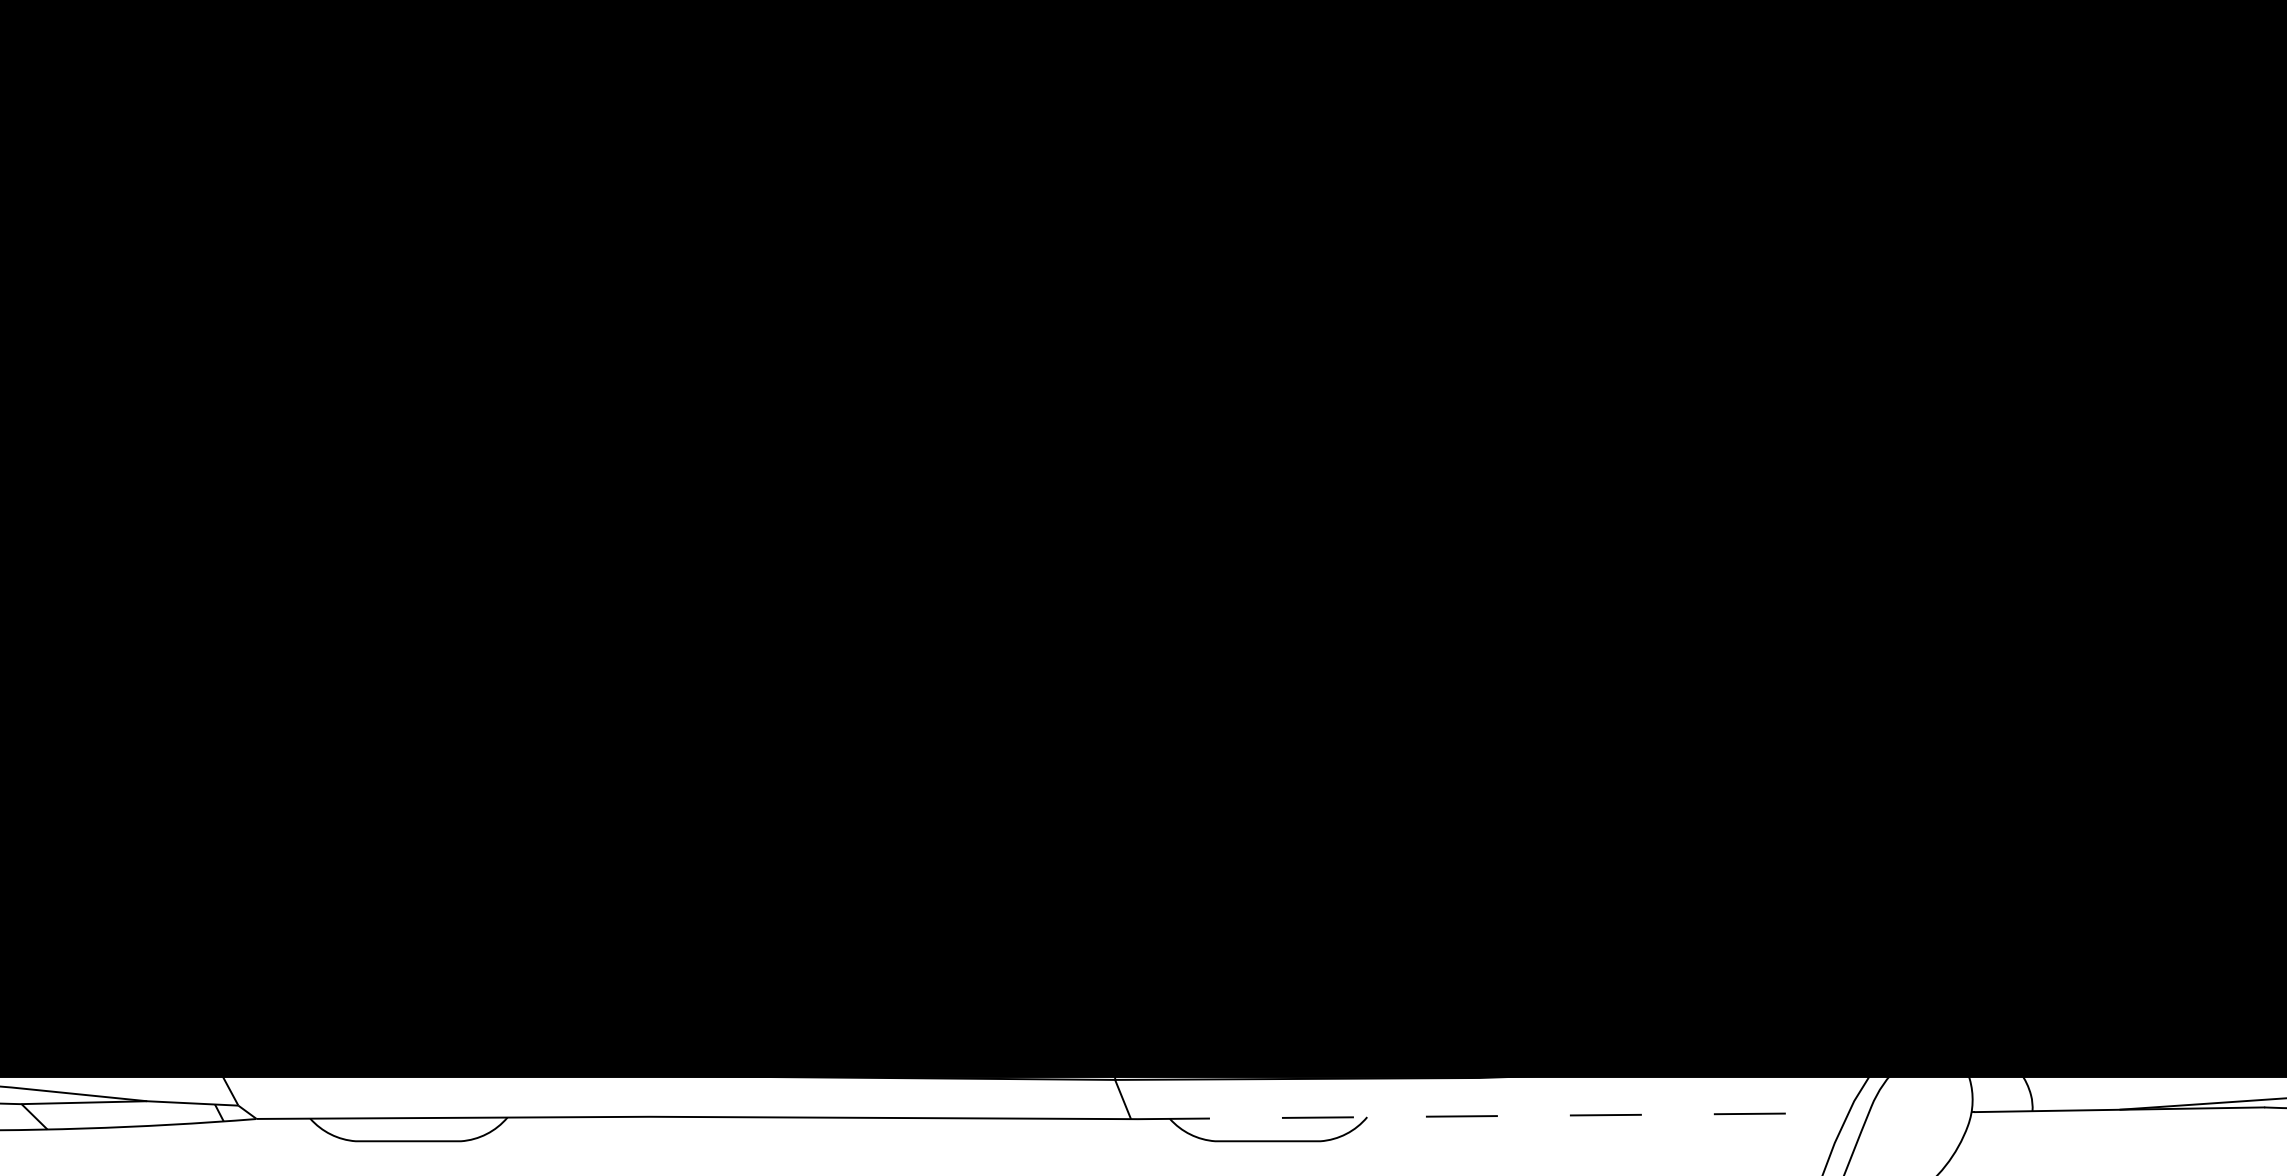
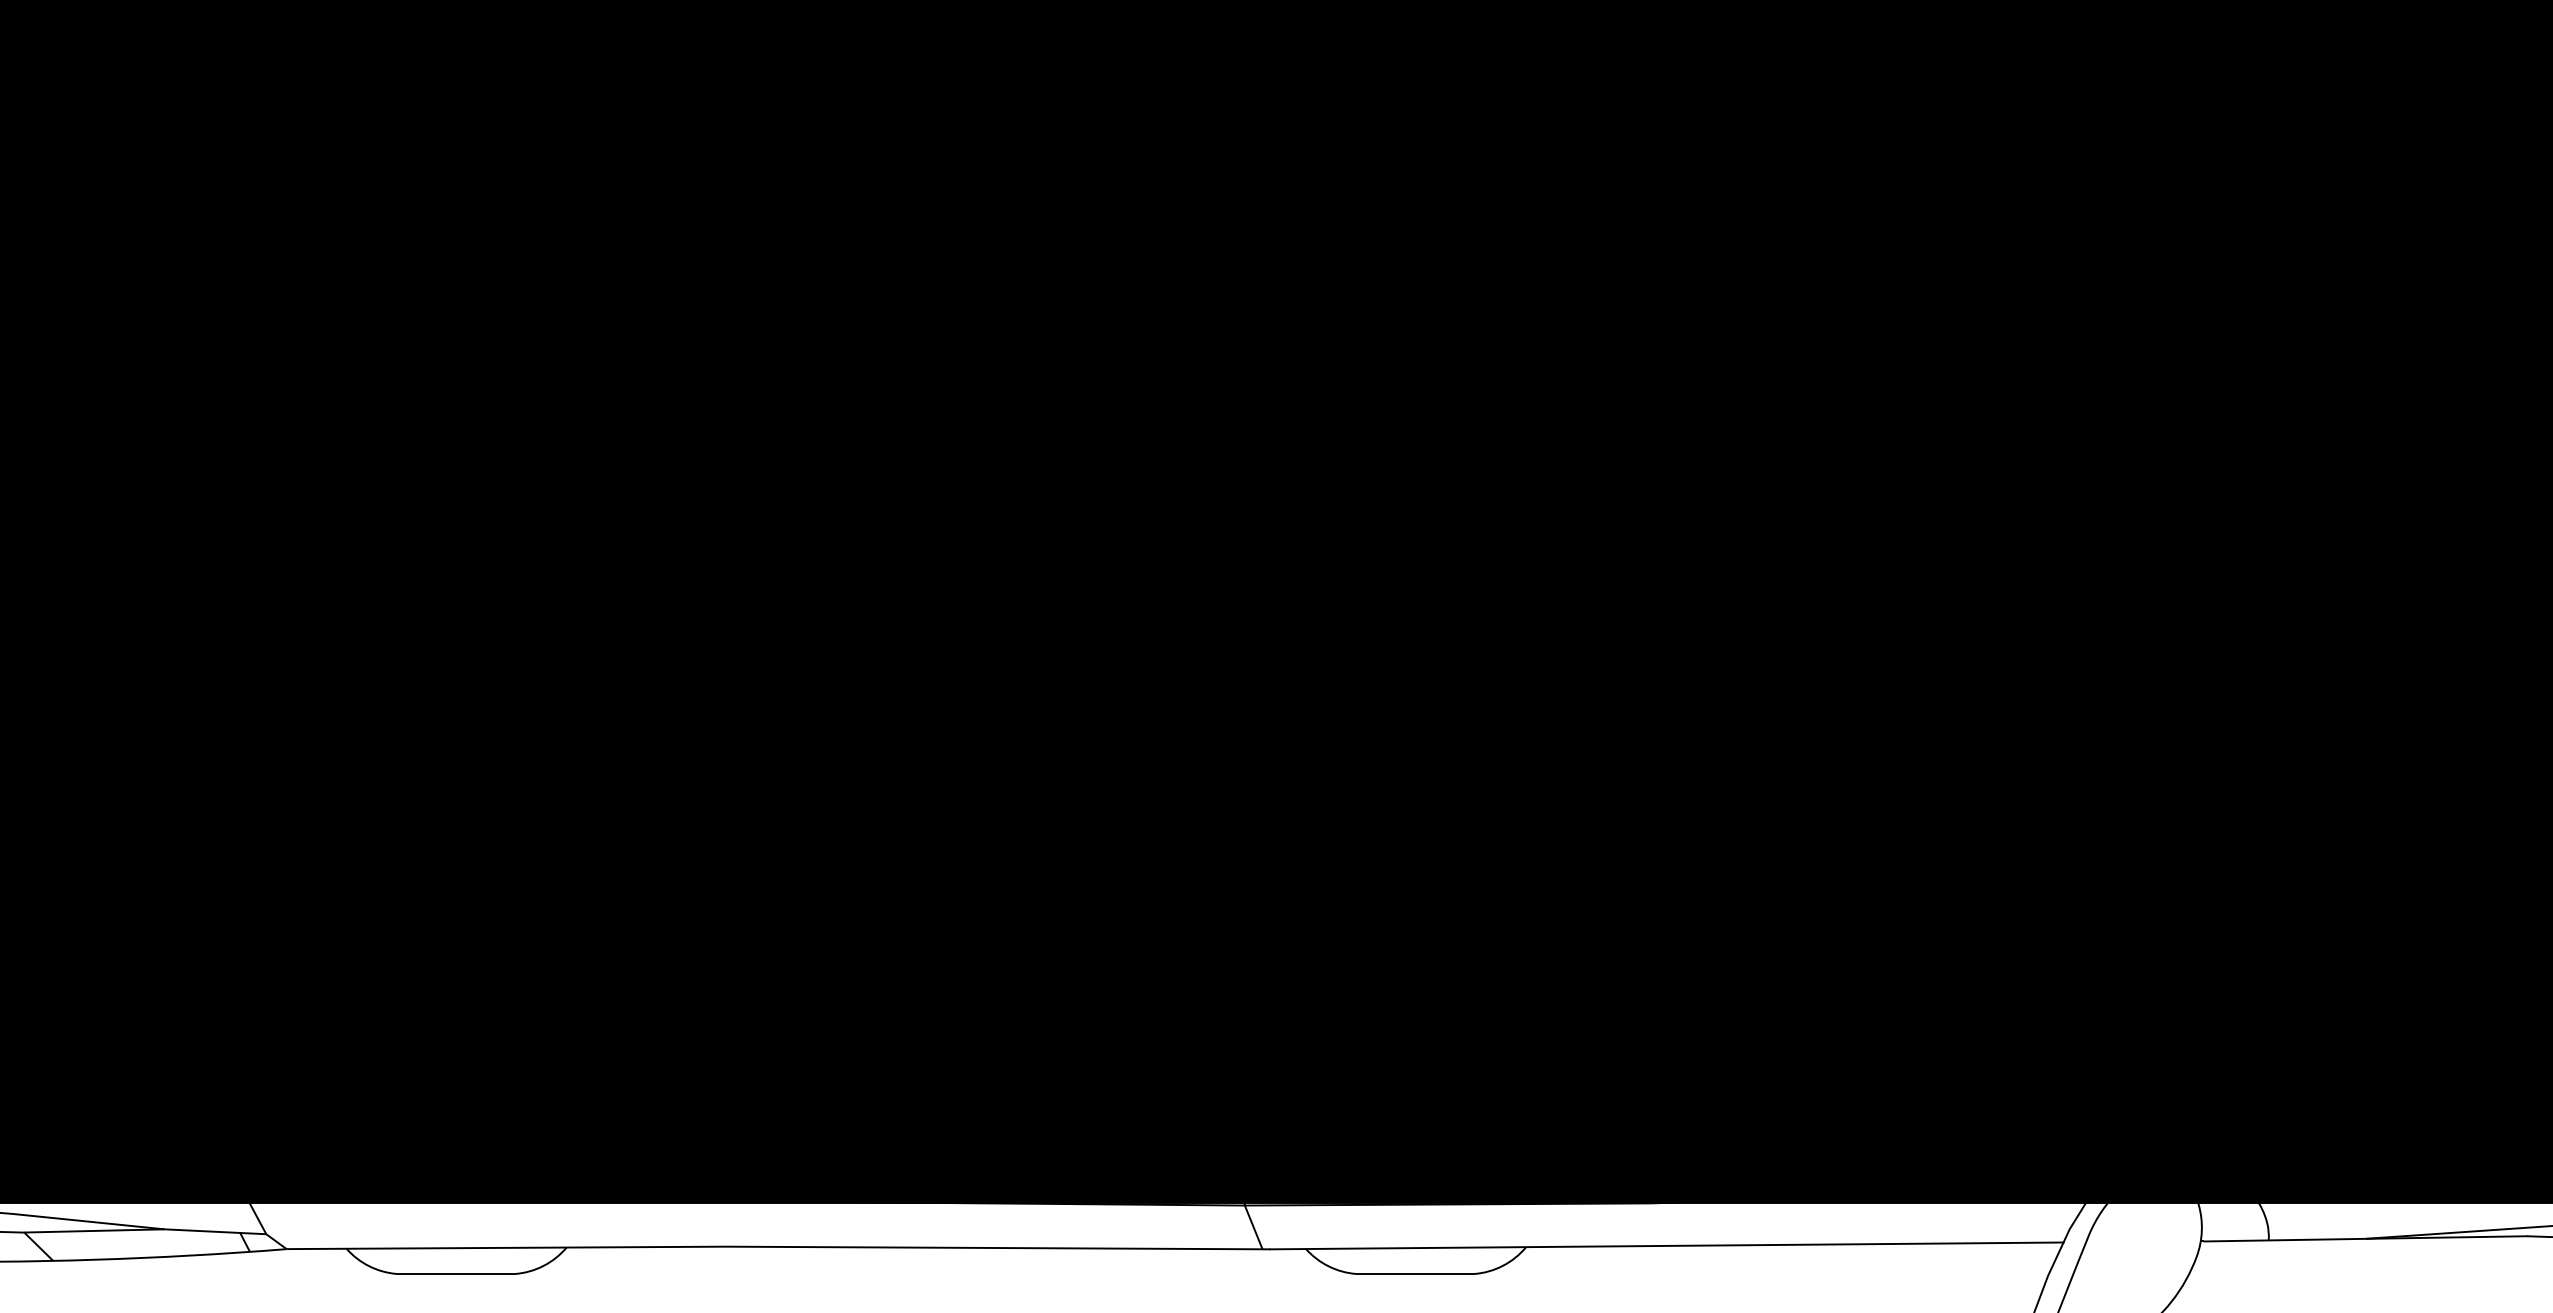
line: (1493, 1116) -> (1667, 1246), dashed -> solid

